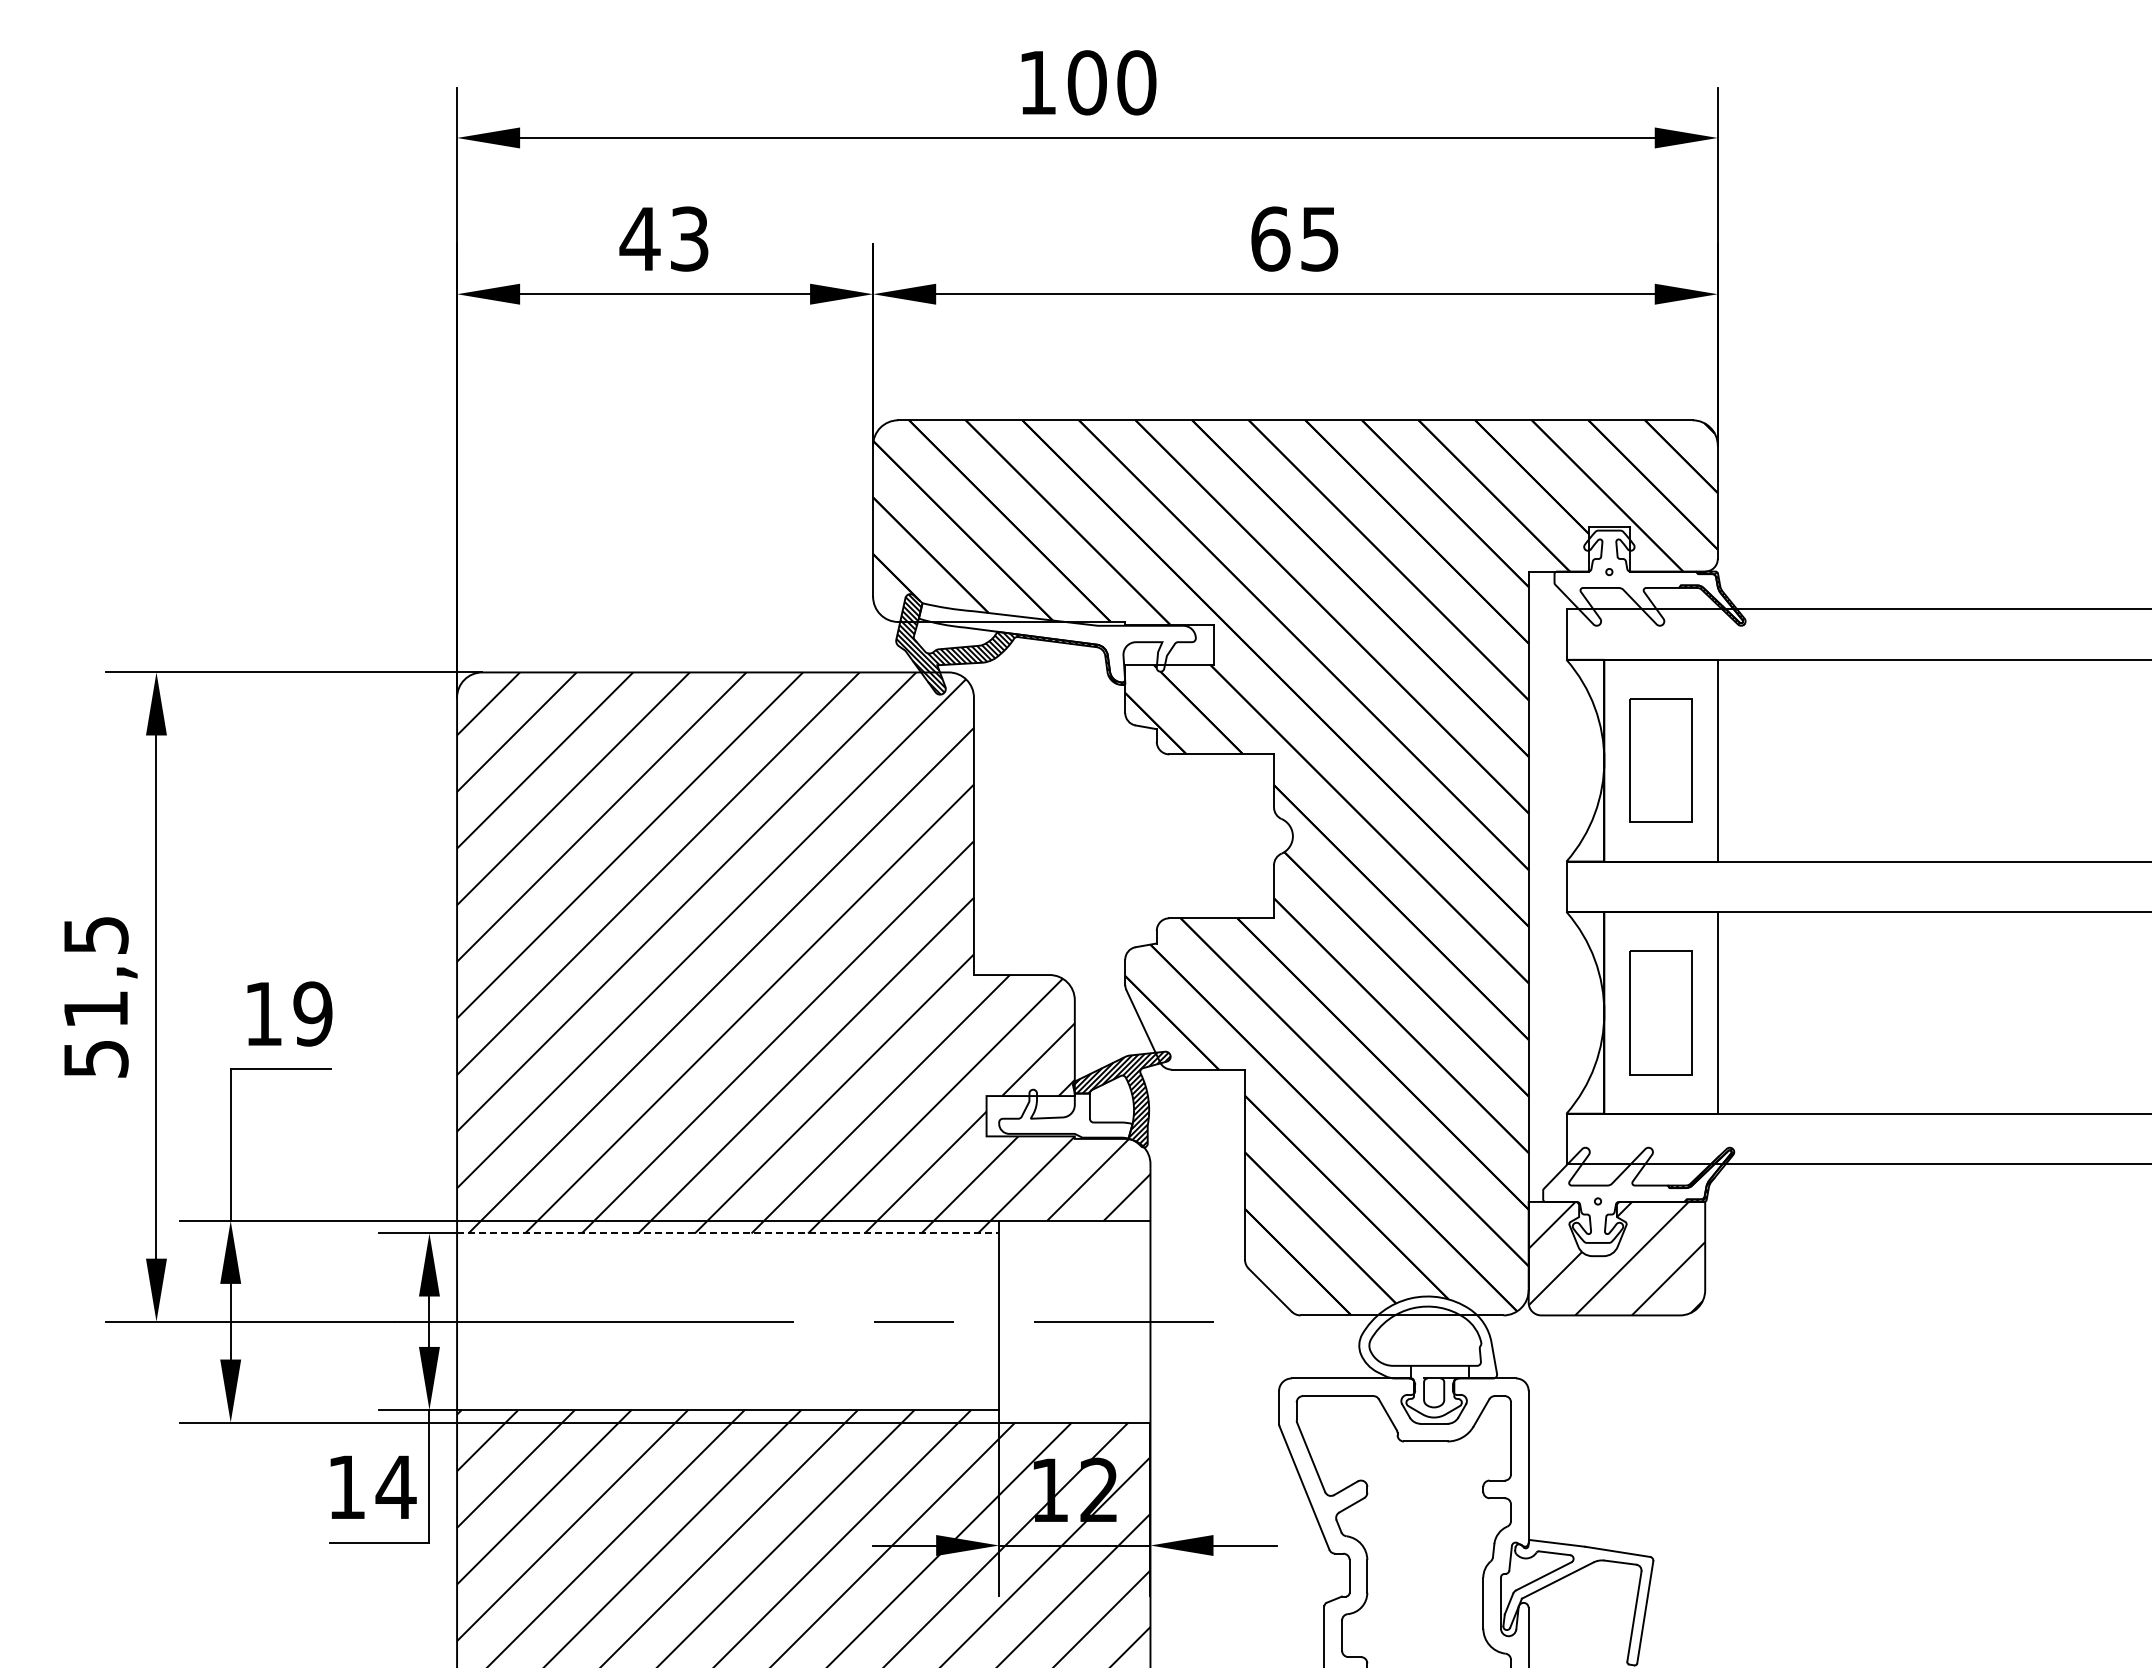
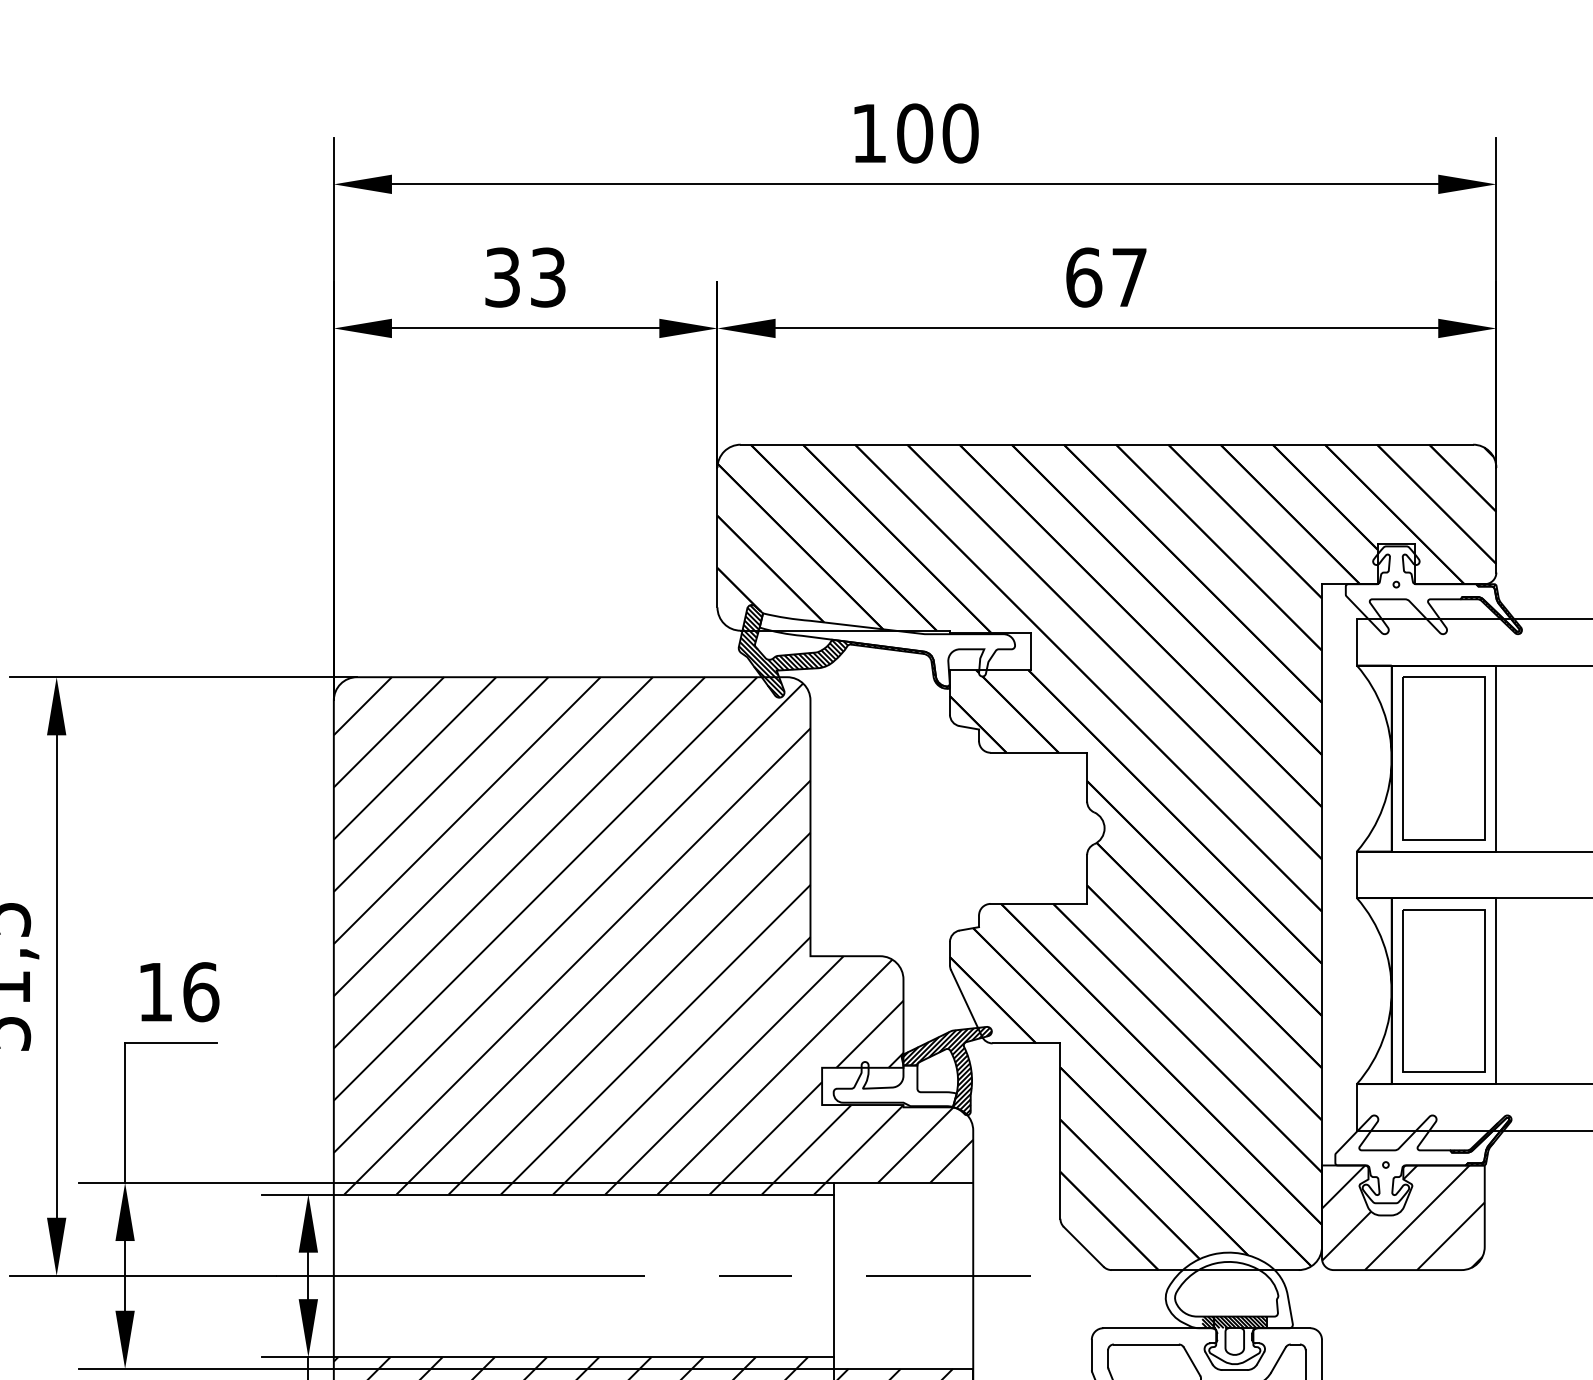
text: (639, 238) -> (502, 277), 43 -> 33
text: (1319, 239) -> (1129, 277), 65 -> 67
part: (1660, 760) -> (1443, 758), size x1.43
part: (1660, 1012) -> (1443, 990), size x1.43
text: (313, 1013) -> (201, 991), 19 -> 16
line: (728, 1233) -> (584, 1194), dashed -> solid
hatch: (1433, 1371) -> (1234, 1321), added

